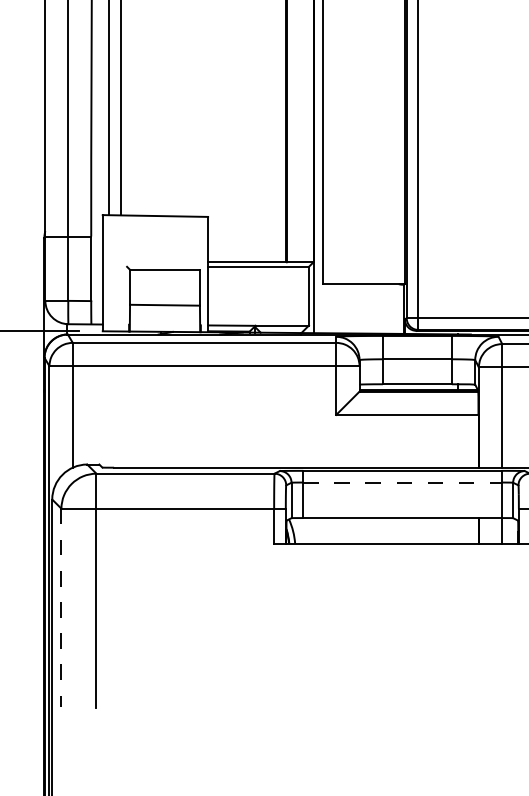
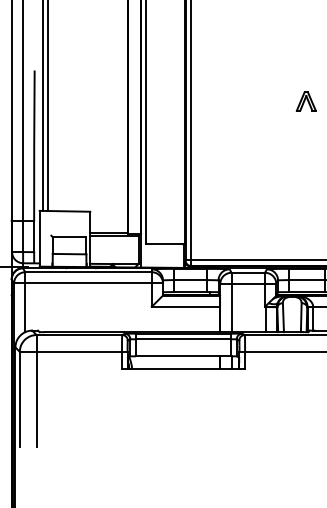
line: (402, 482) -> (183, 339), dashed -> solid
line: (60, 607) -> (19, 399), dashed -> solid

